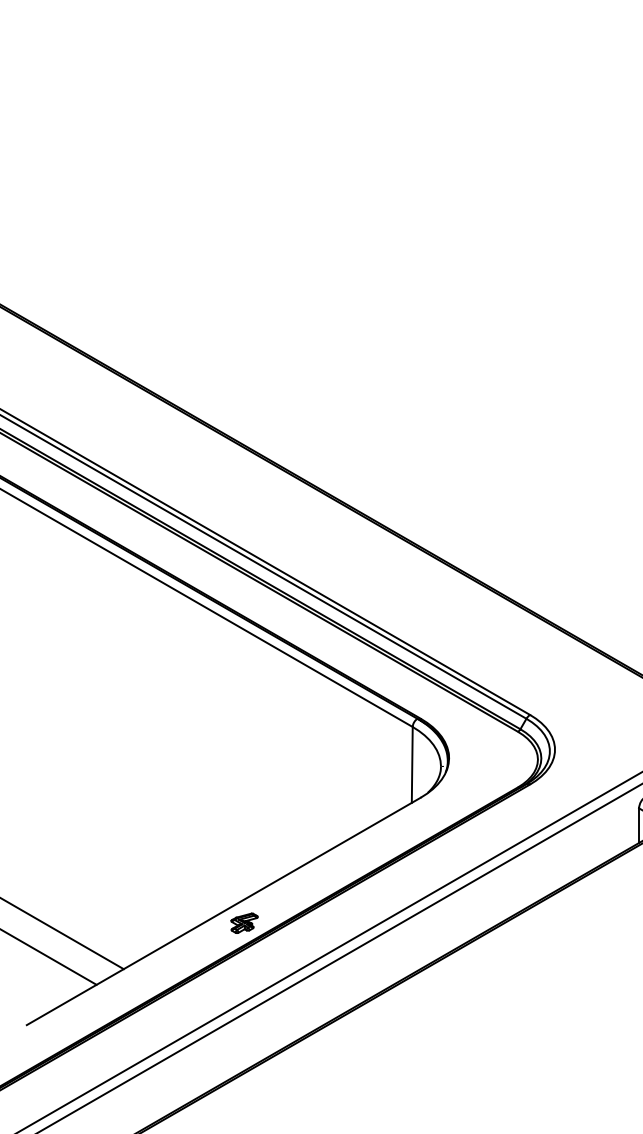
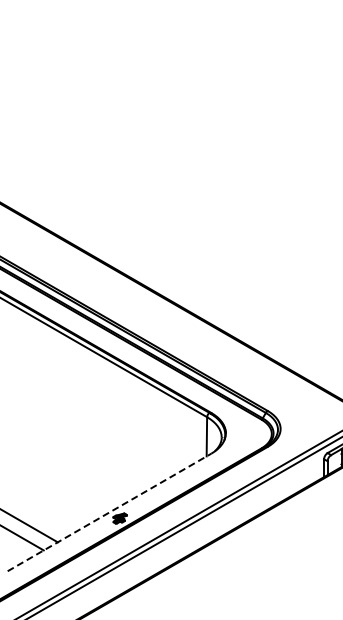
line: (223, 911) -> (109, 512), solid -> dashed

